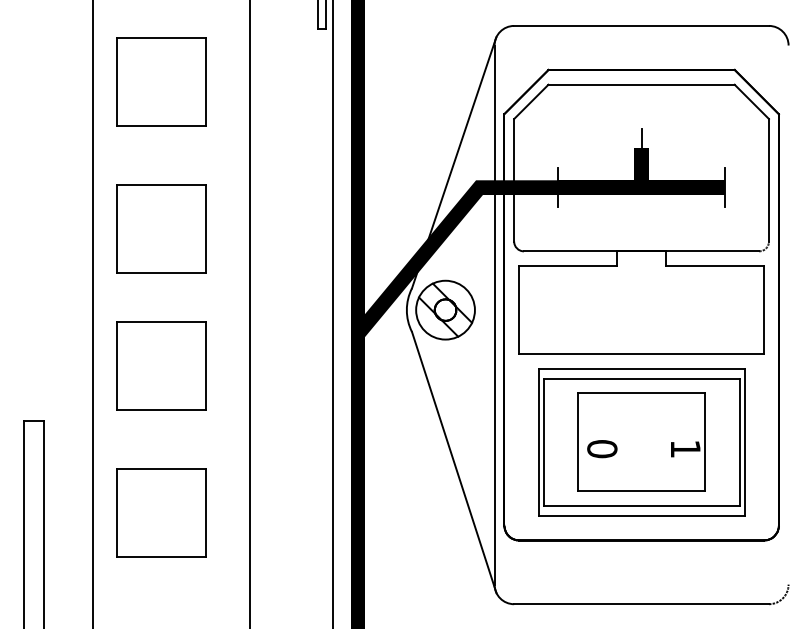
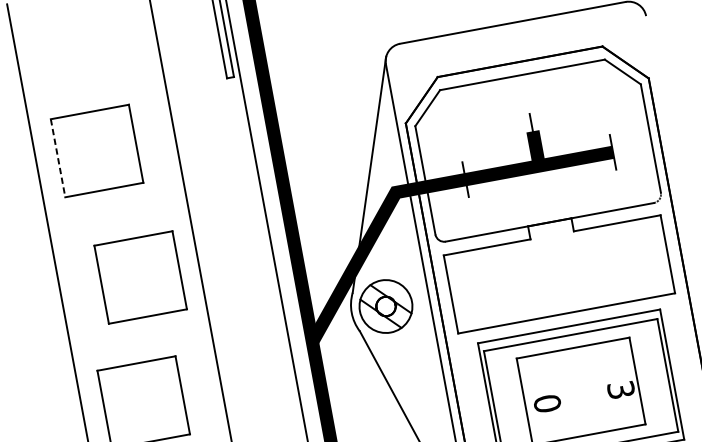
line: (117, 82) -> (58, 158), solid -> dashed
part: (161, 228) -> (140, 277), moved
text: (685, 448) -> (620, 389), 1 -> 3

